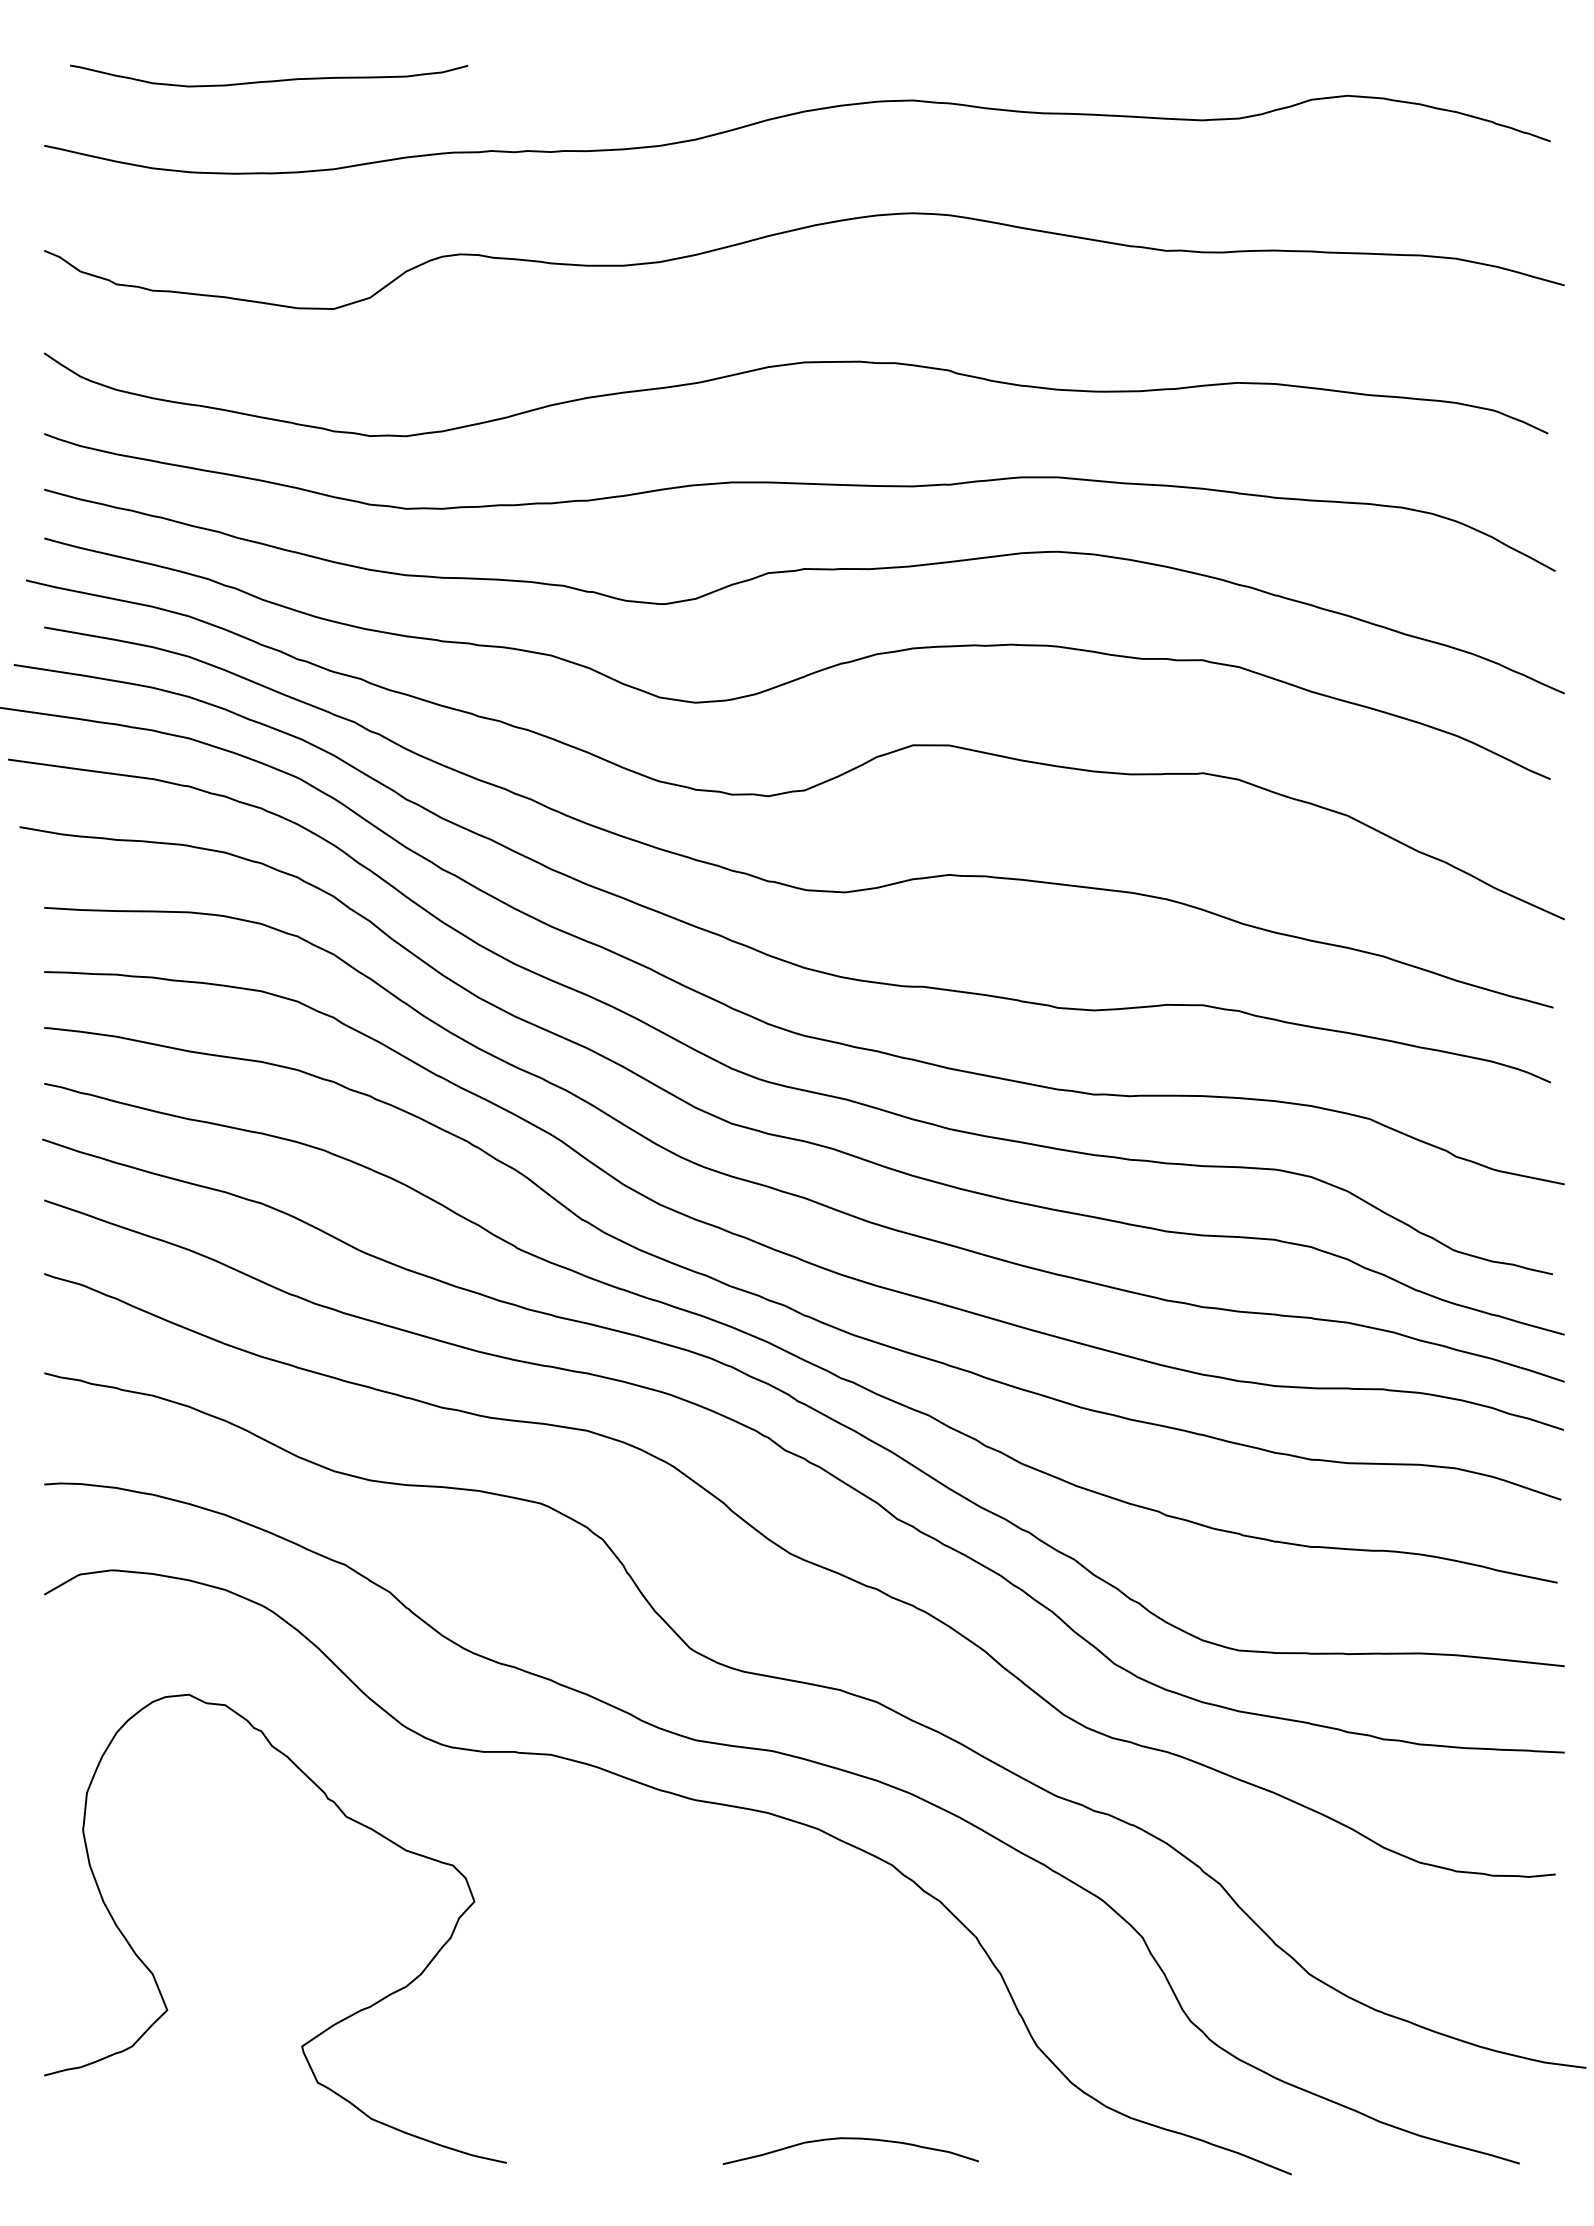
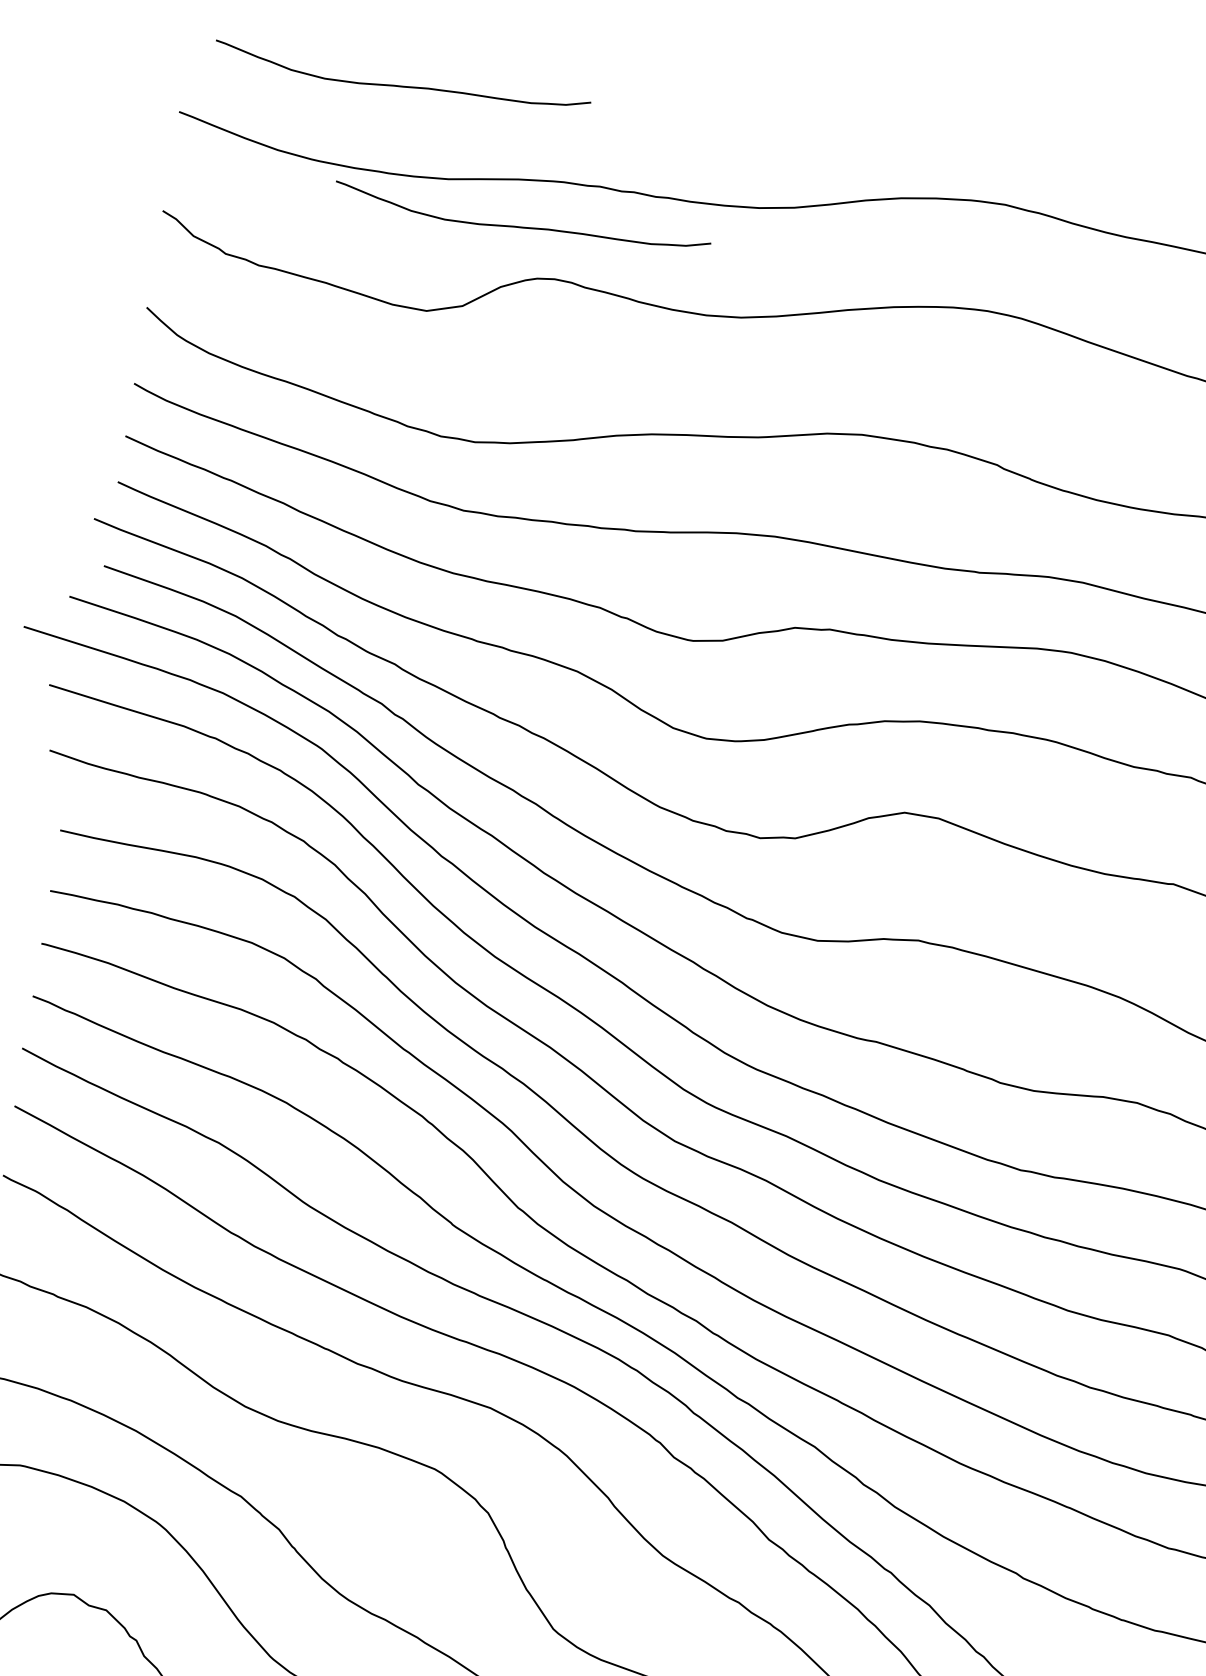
curve: (417, 205) -> (521, 226), added

